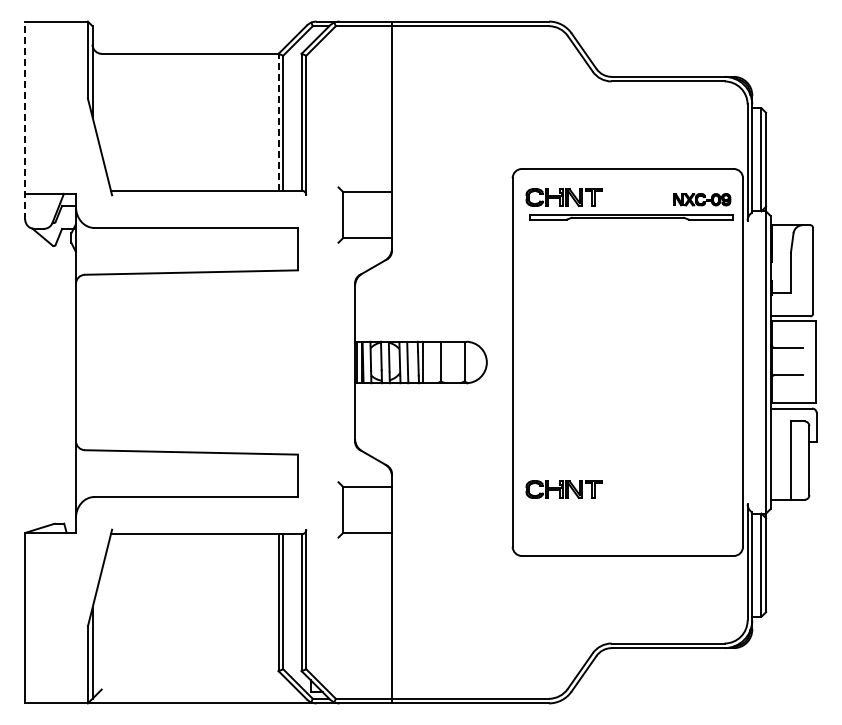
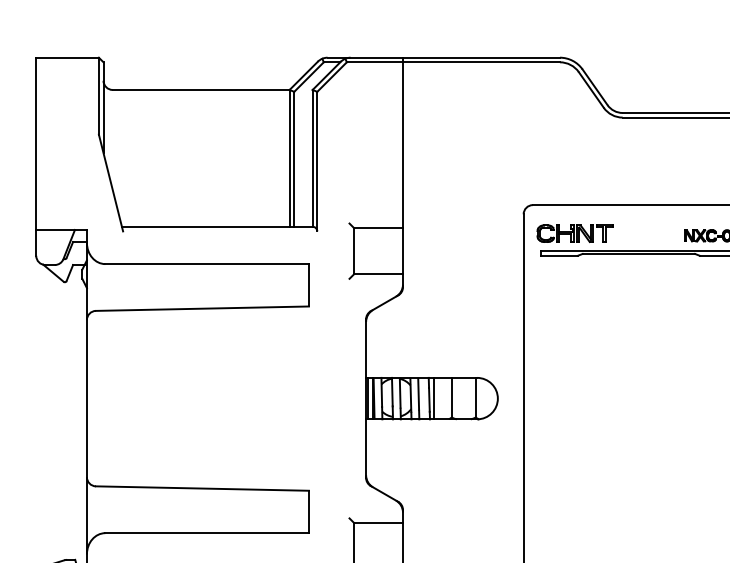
line: (25, 120) -> (36, 156), dashed -> solid
line: (278, 121) -> (289, 157), dashed -> solid
part: (563, 489) -> (574, 525), removed

